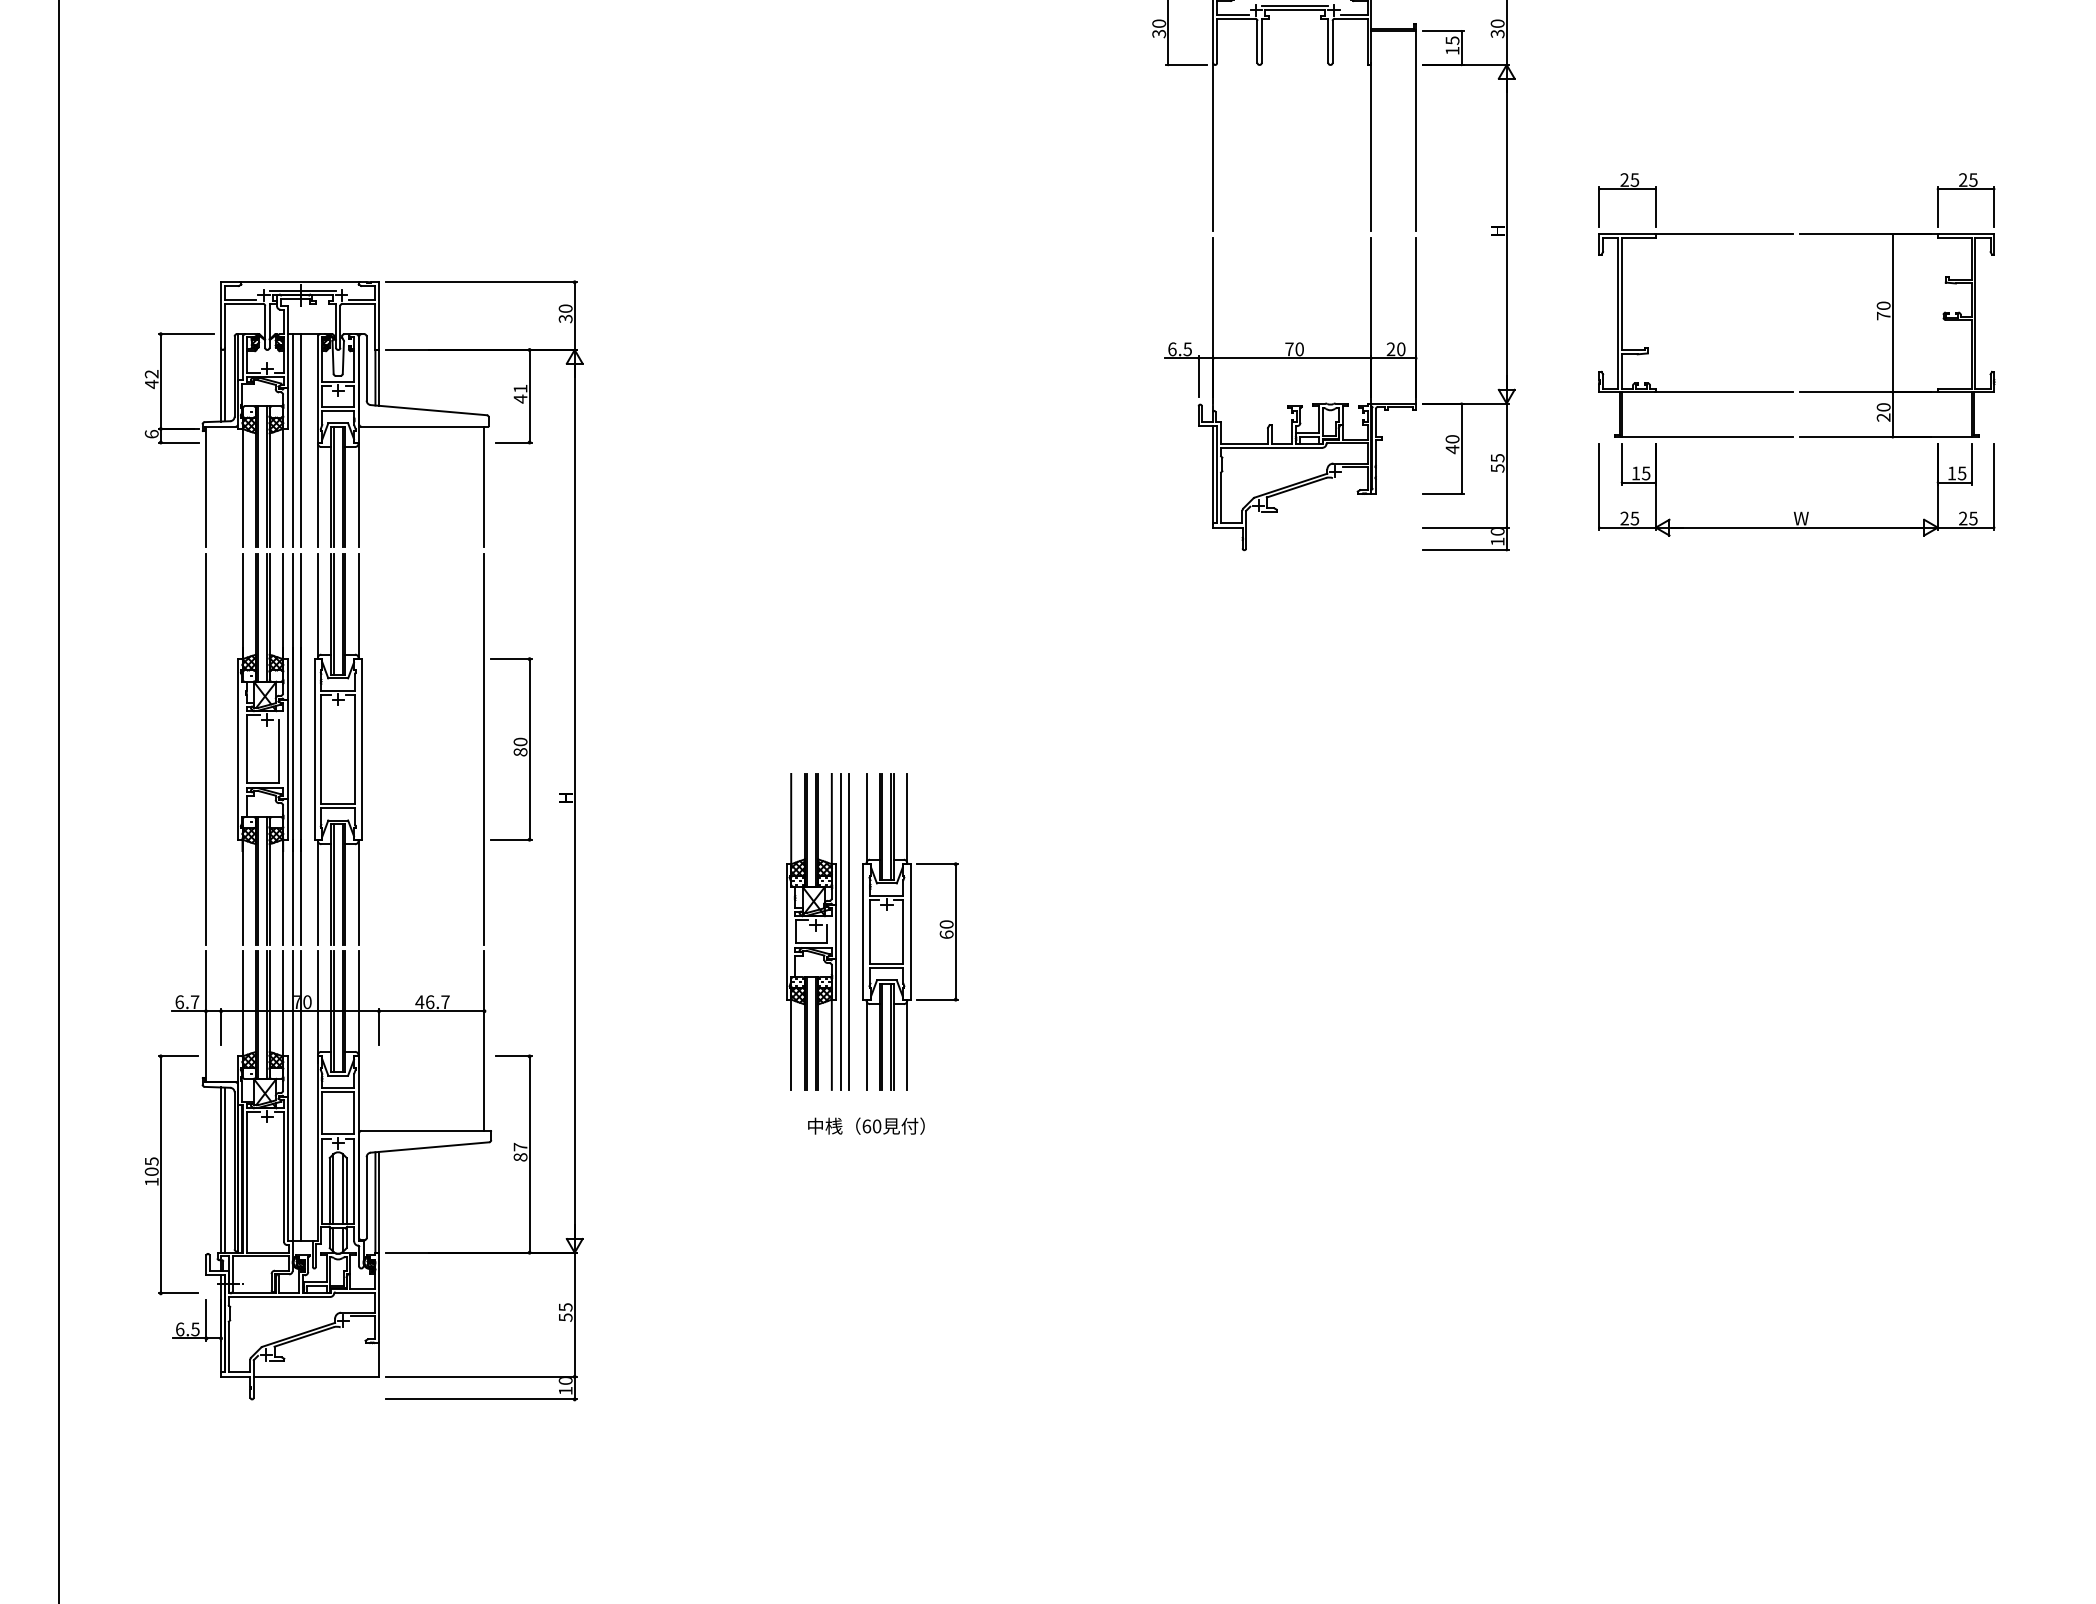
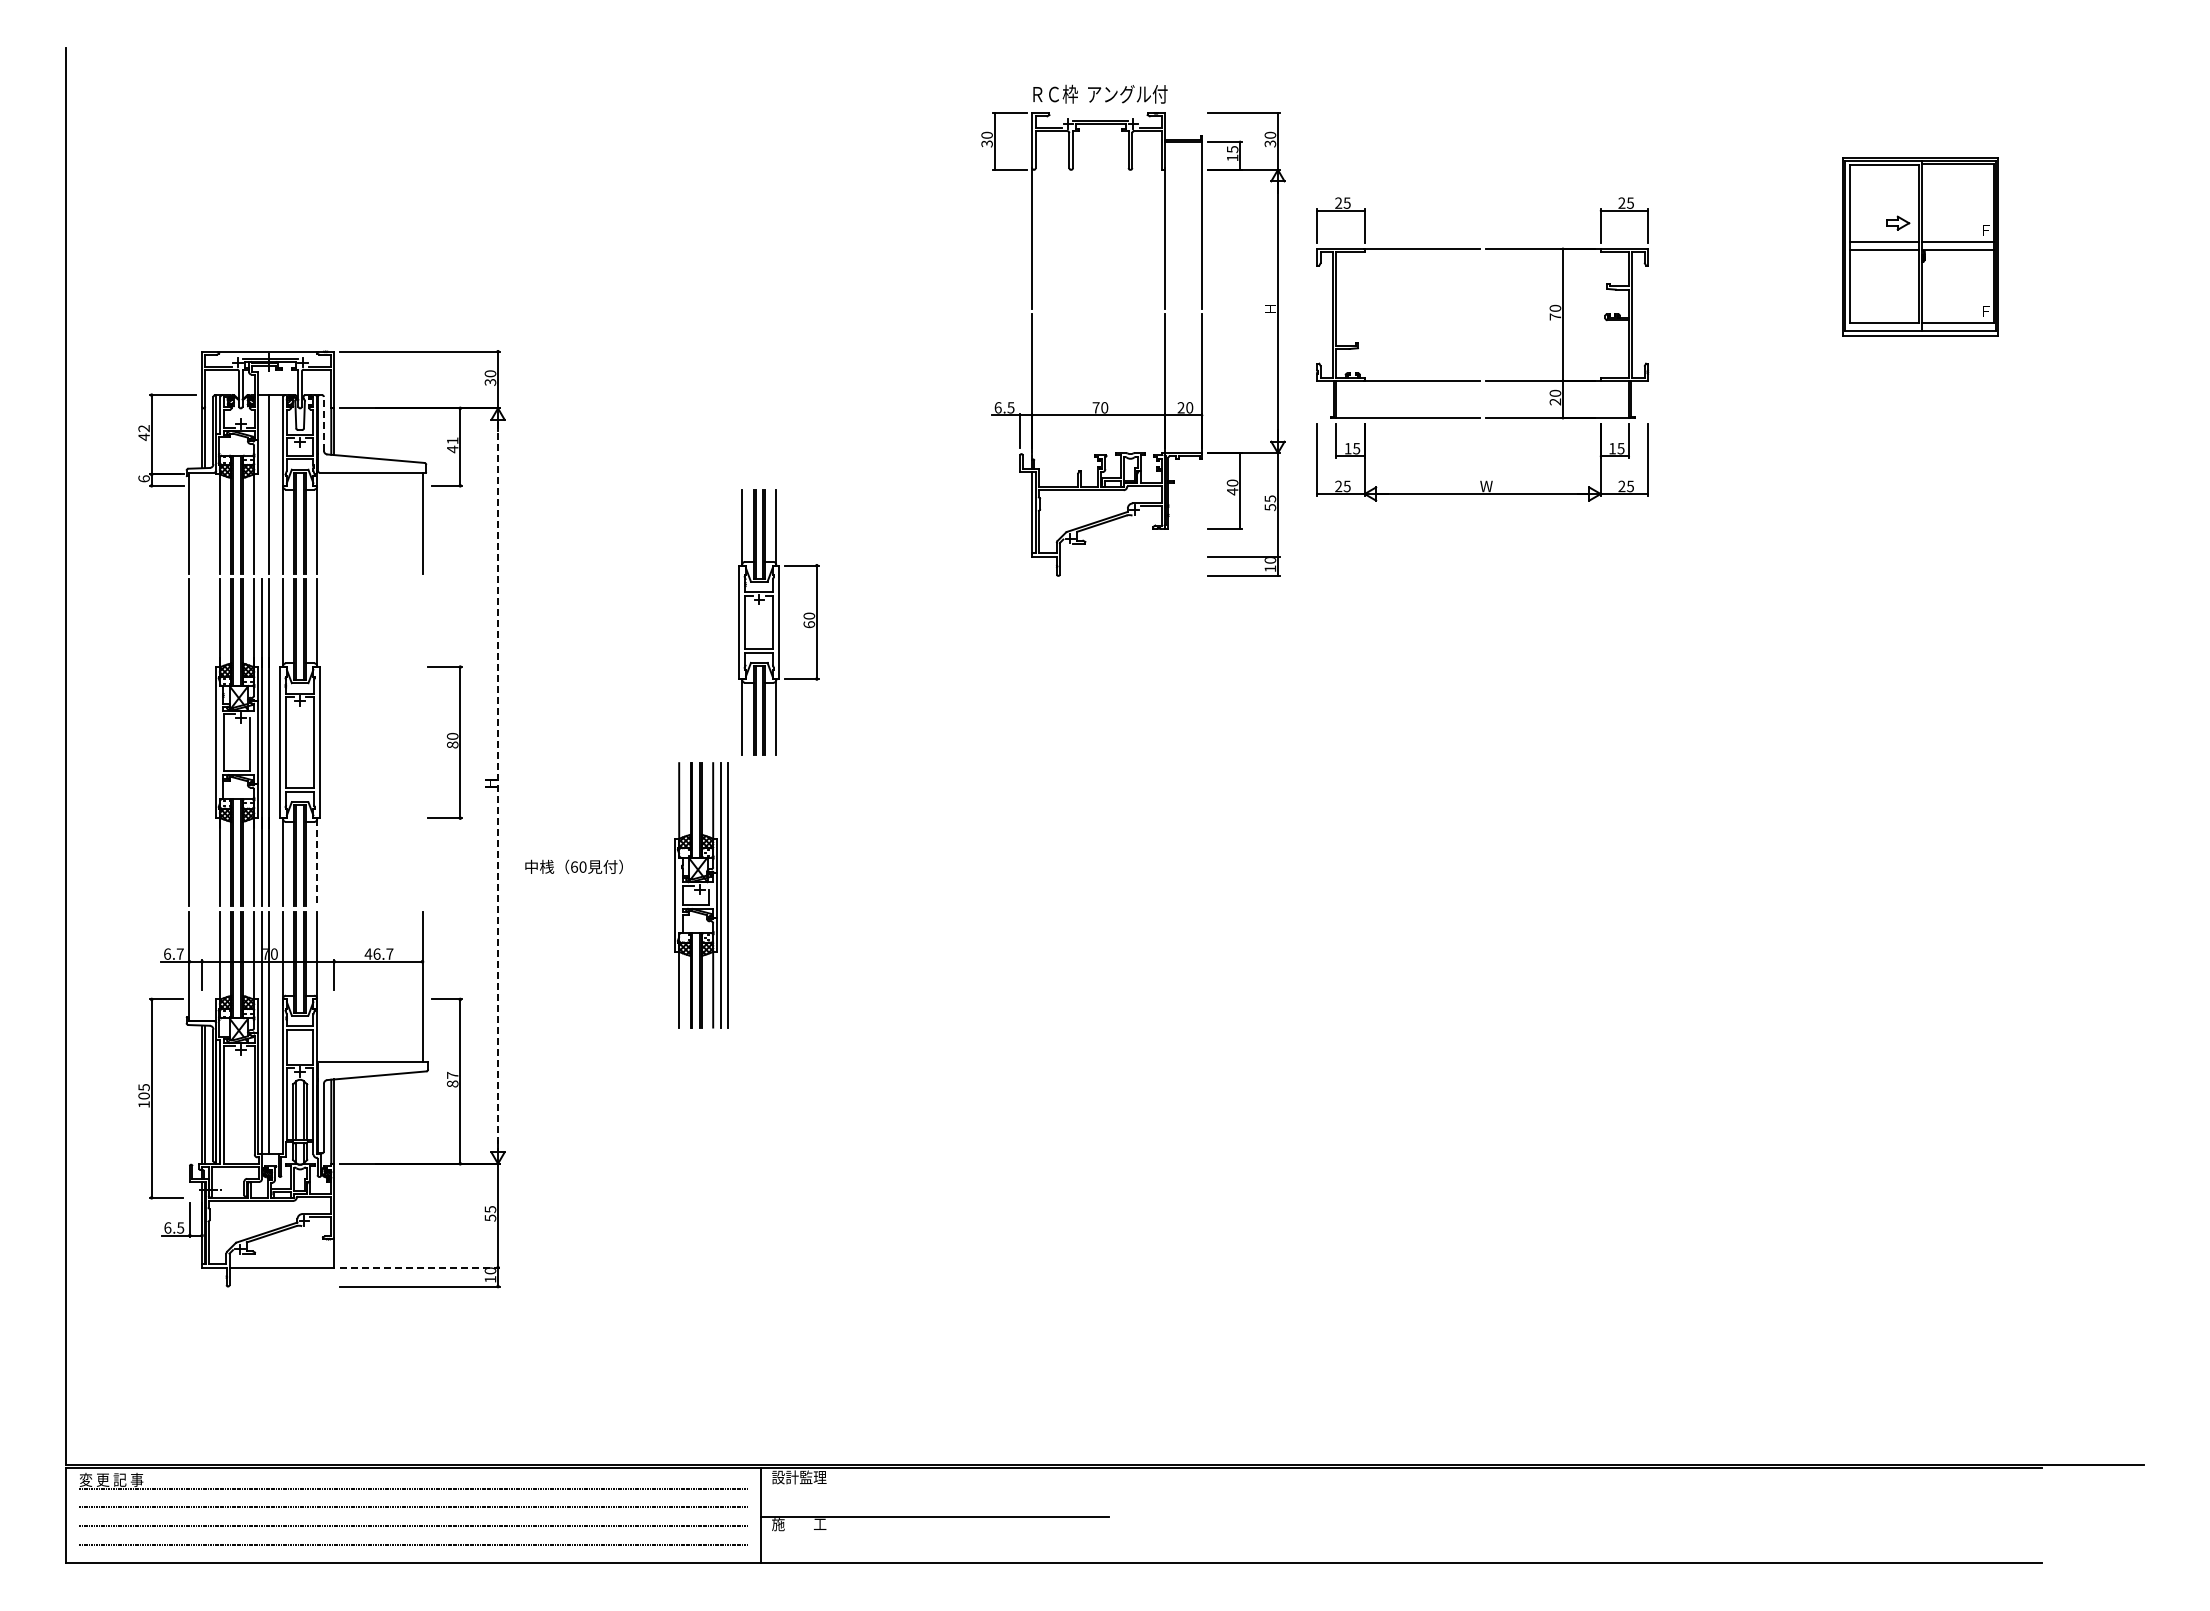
line: (366, 368) -> (323, 423), solid -> dashed
part: (1794, 391) -> (1480, 380), moved
line: (292, 440) -> (261, 484), removed
line: (484, 749) -> (422, 742), removed
line: (575, 801) -> (498, 786), solid -> dashed
line: (358, 893) -> (317, 863), solid -> dashed
part: (909, 932) -> (778, 622), moved
text: (865, 1125) -> (573, 866), moved
line: (480, 1376) -> (419, 1267), solid -> dashed

